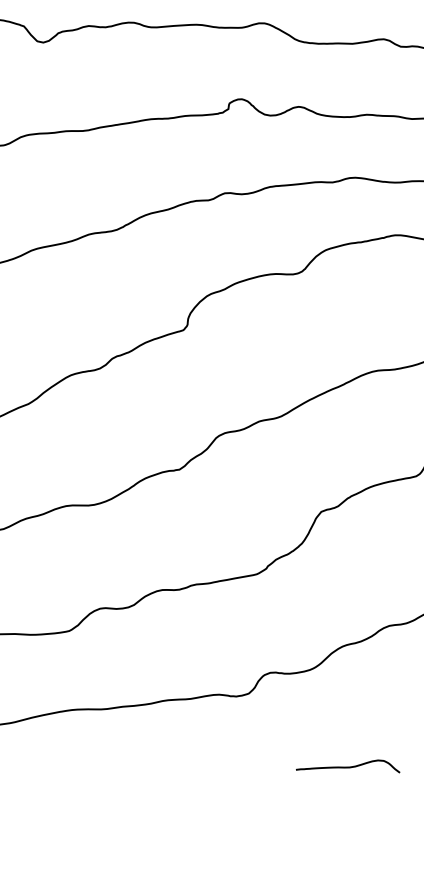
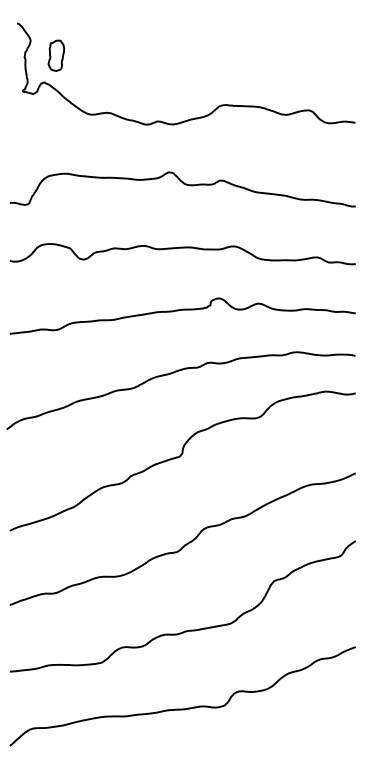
curve: (348, 766) -> (292, 755), removed

